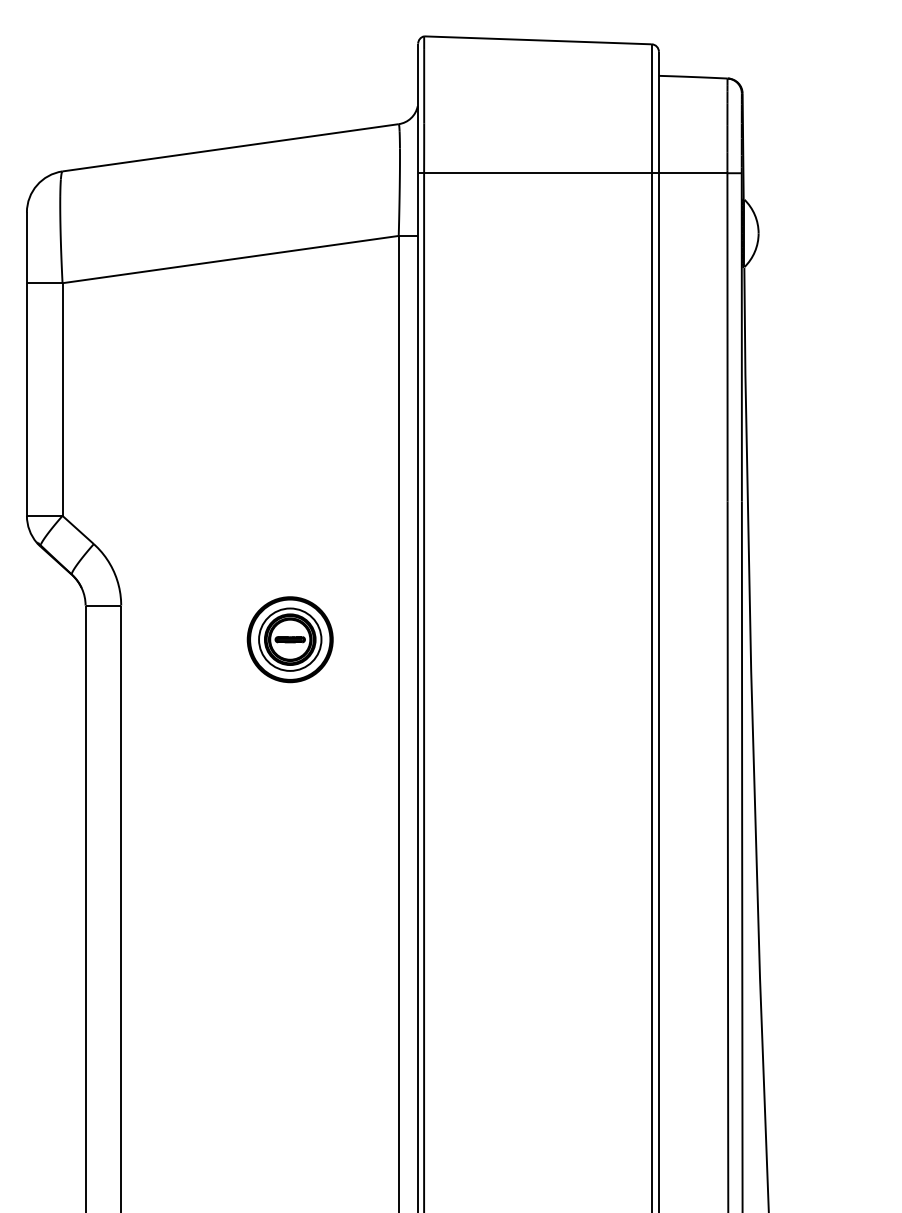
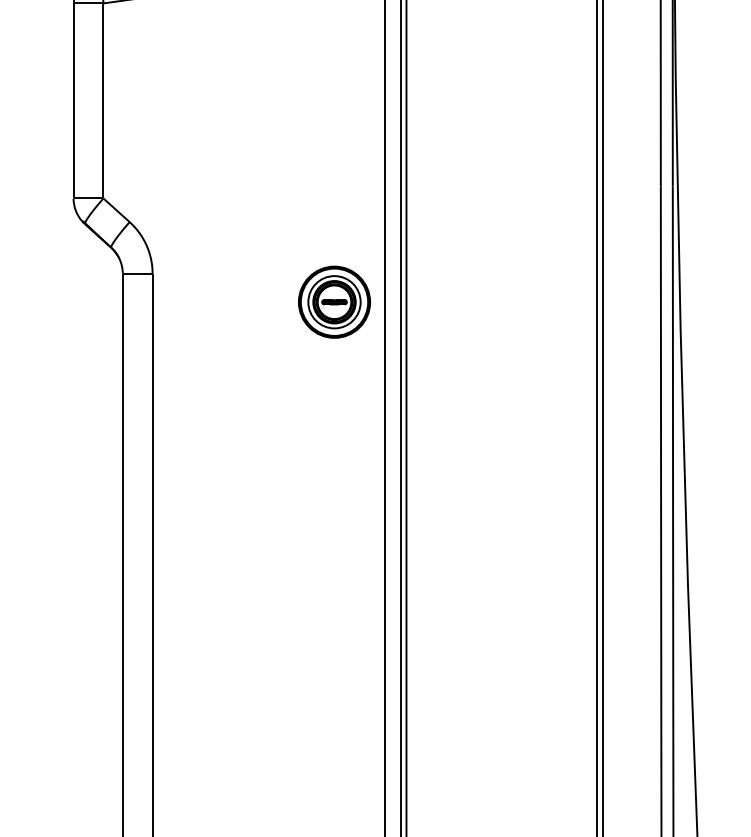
part: (289, 639) -> (333, 302), moved

